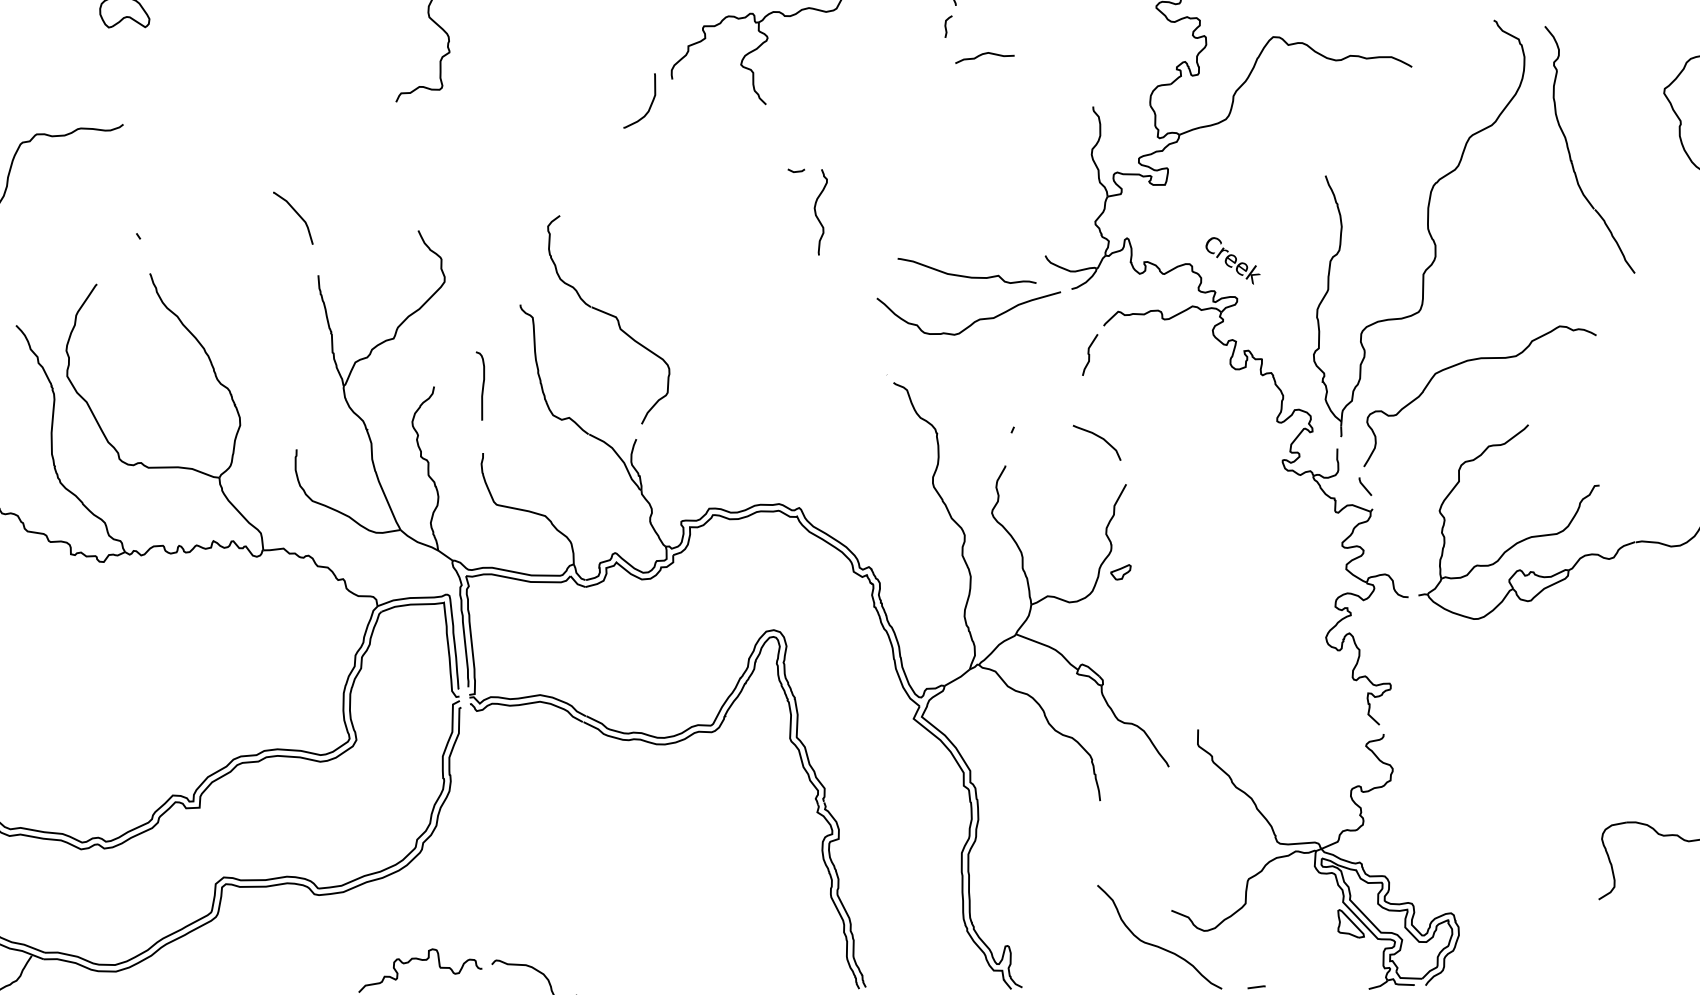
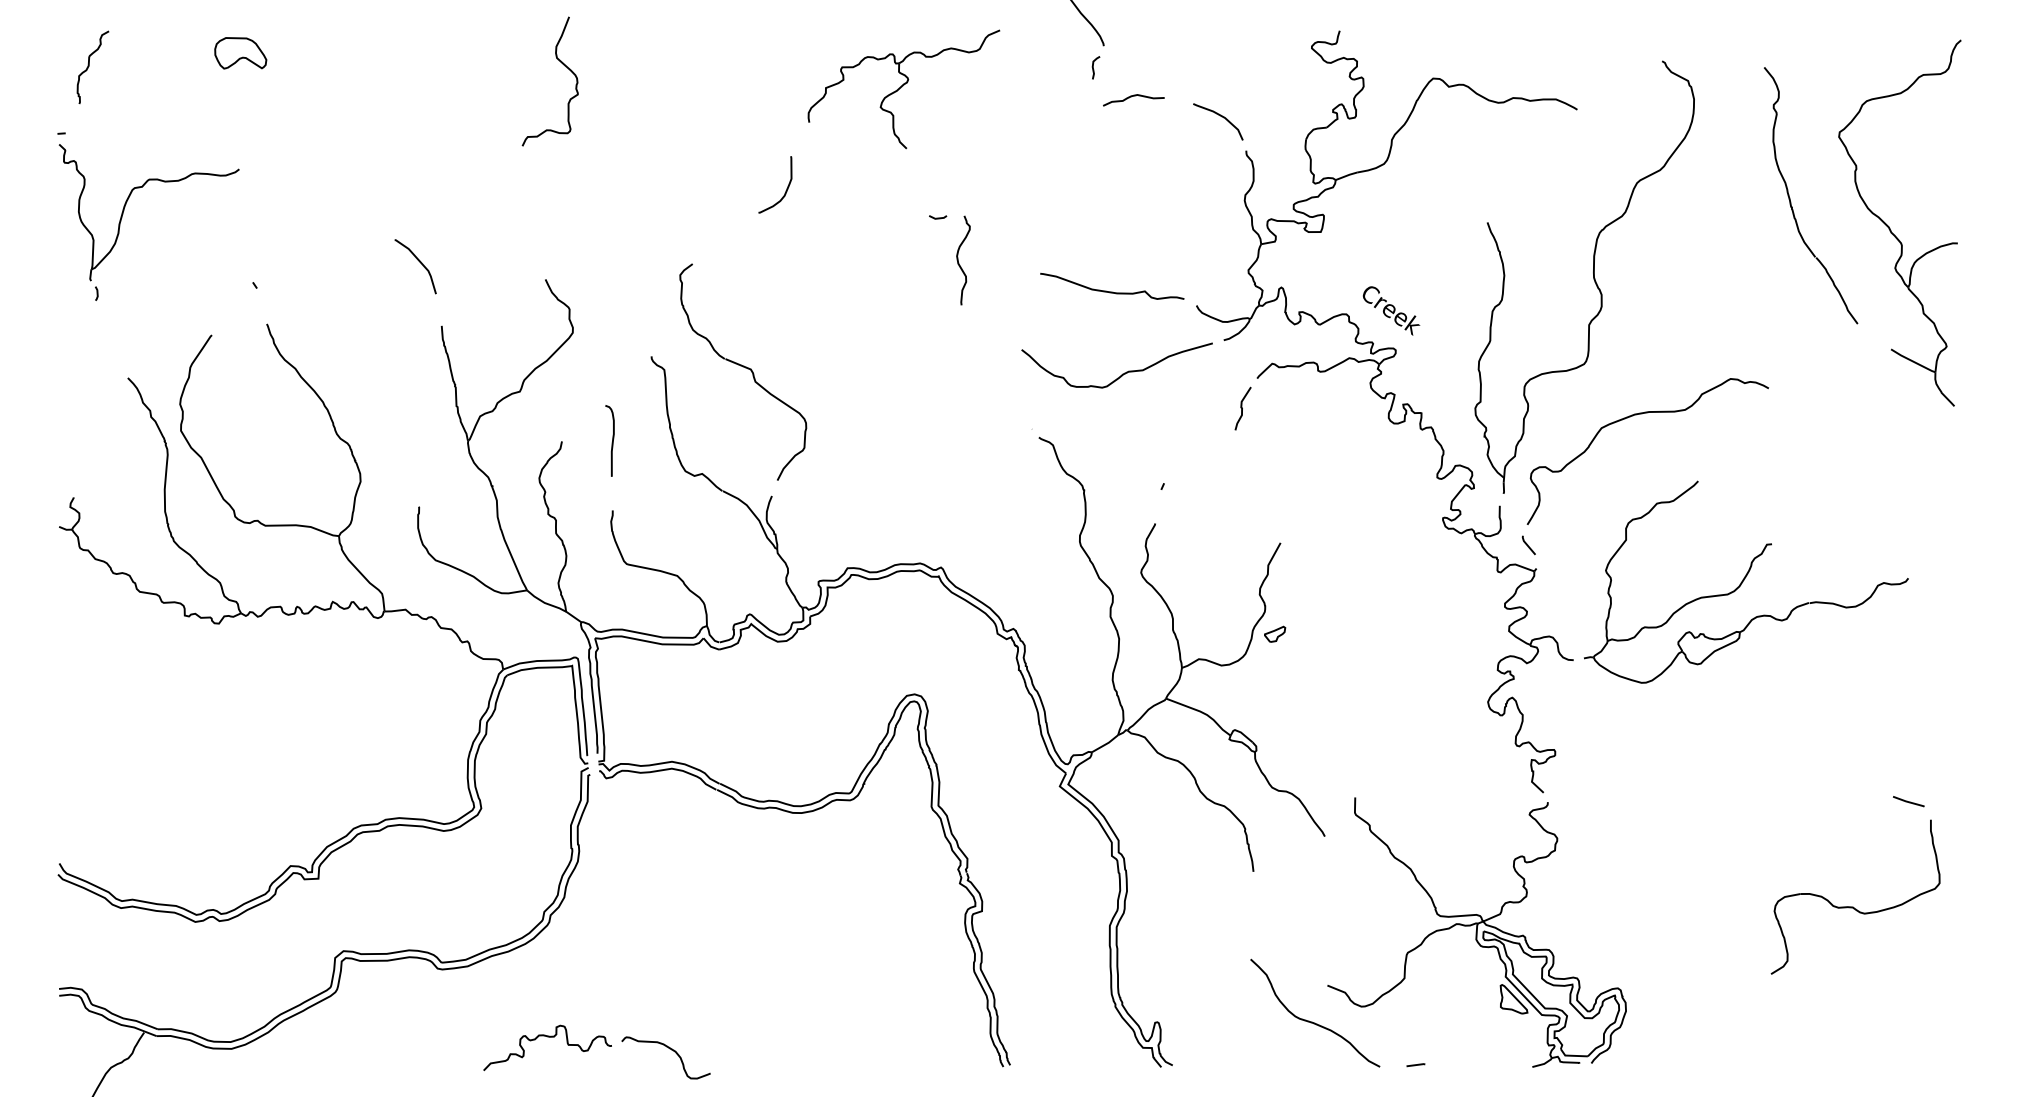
curve: (649, 106) -> (785, 190), moved
part: (1570, 151) -> (1790, 197), moved
curve: (967, 275) -> (1112, 291), moved
curve: (1100, 438) -> (1221, 117), moved

